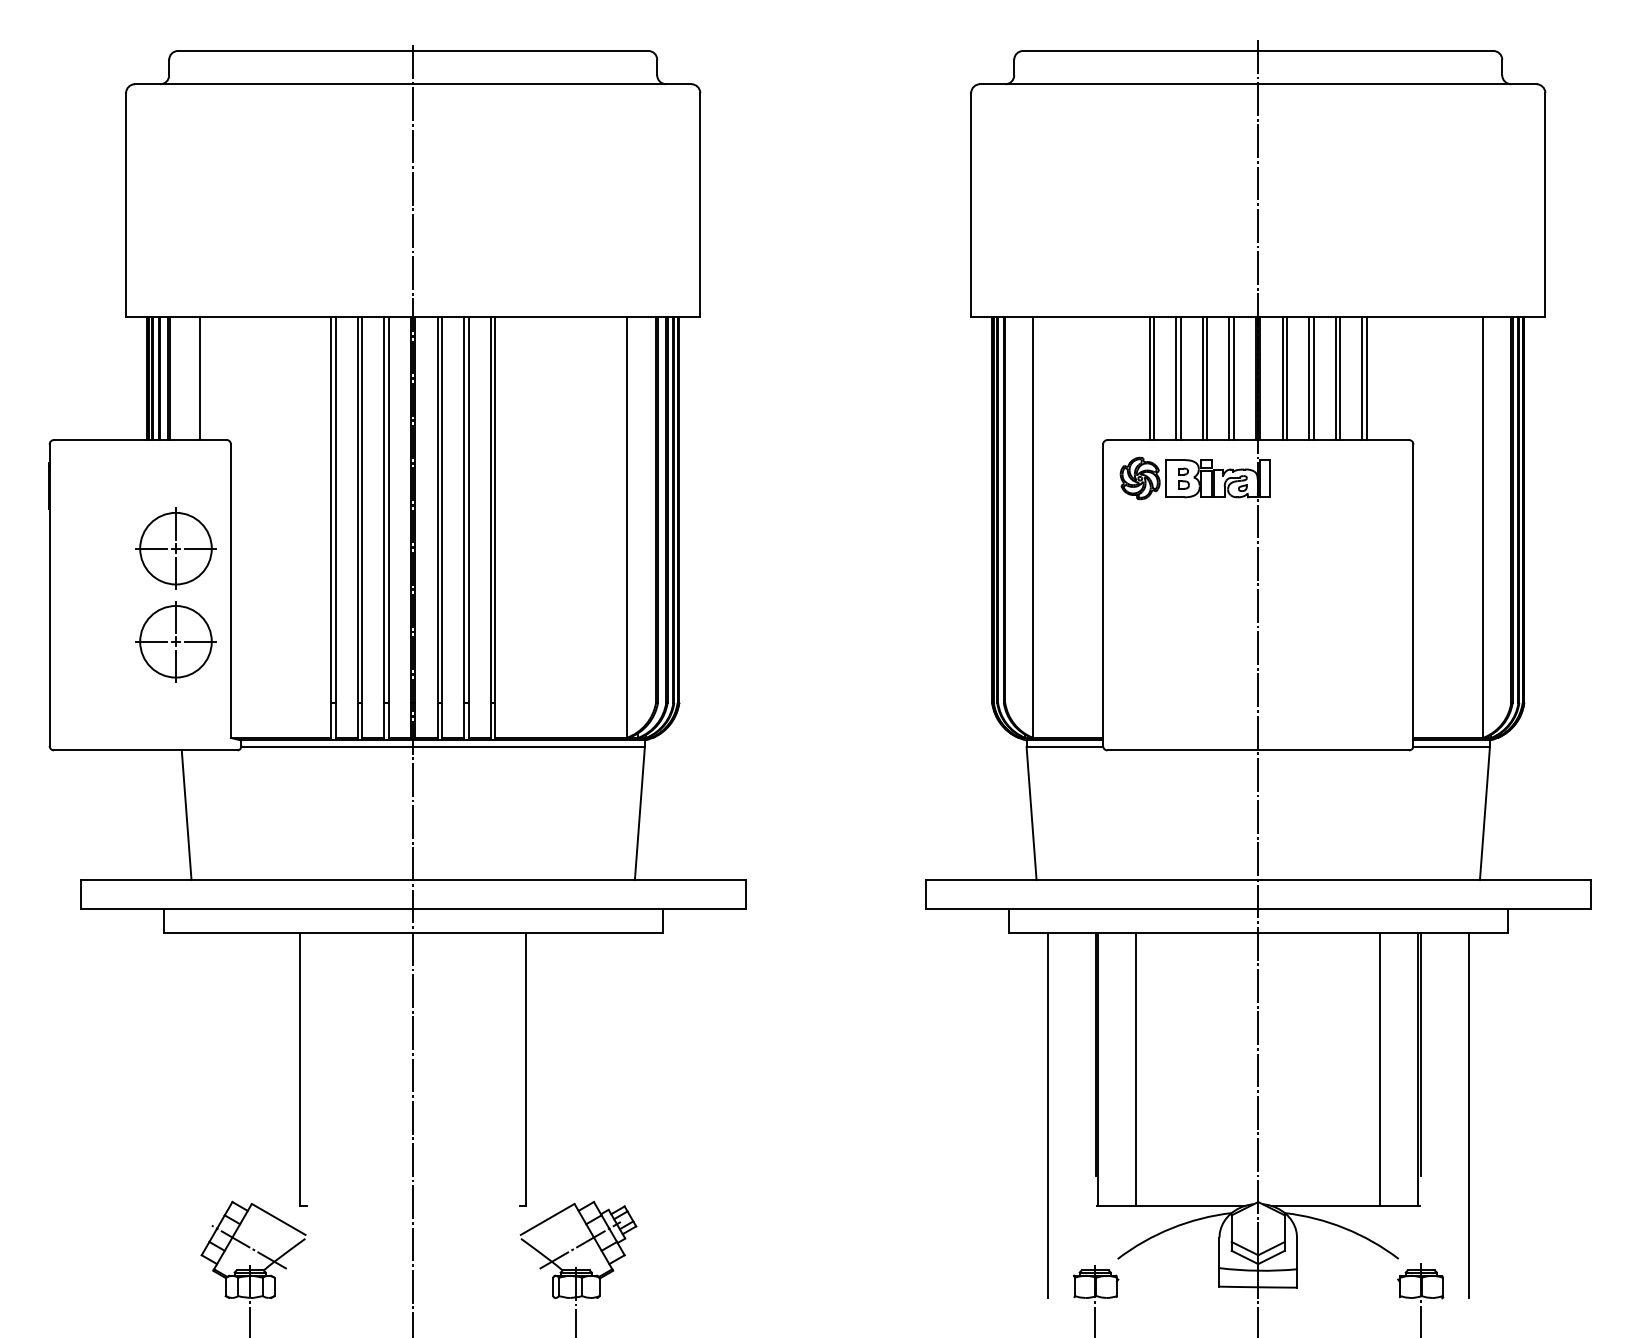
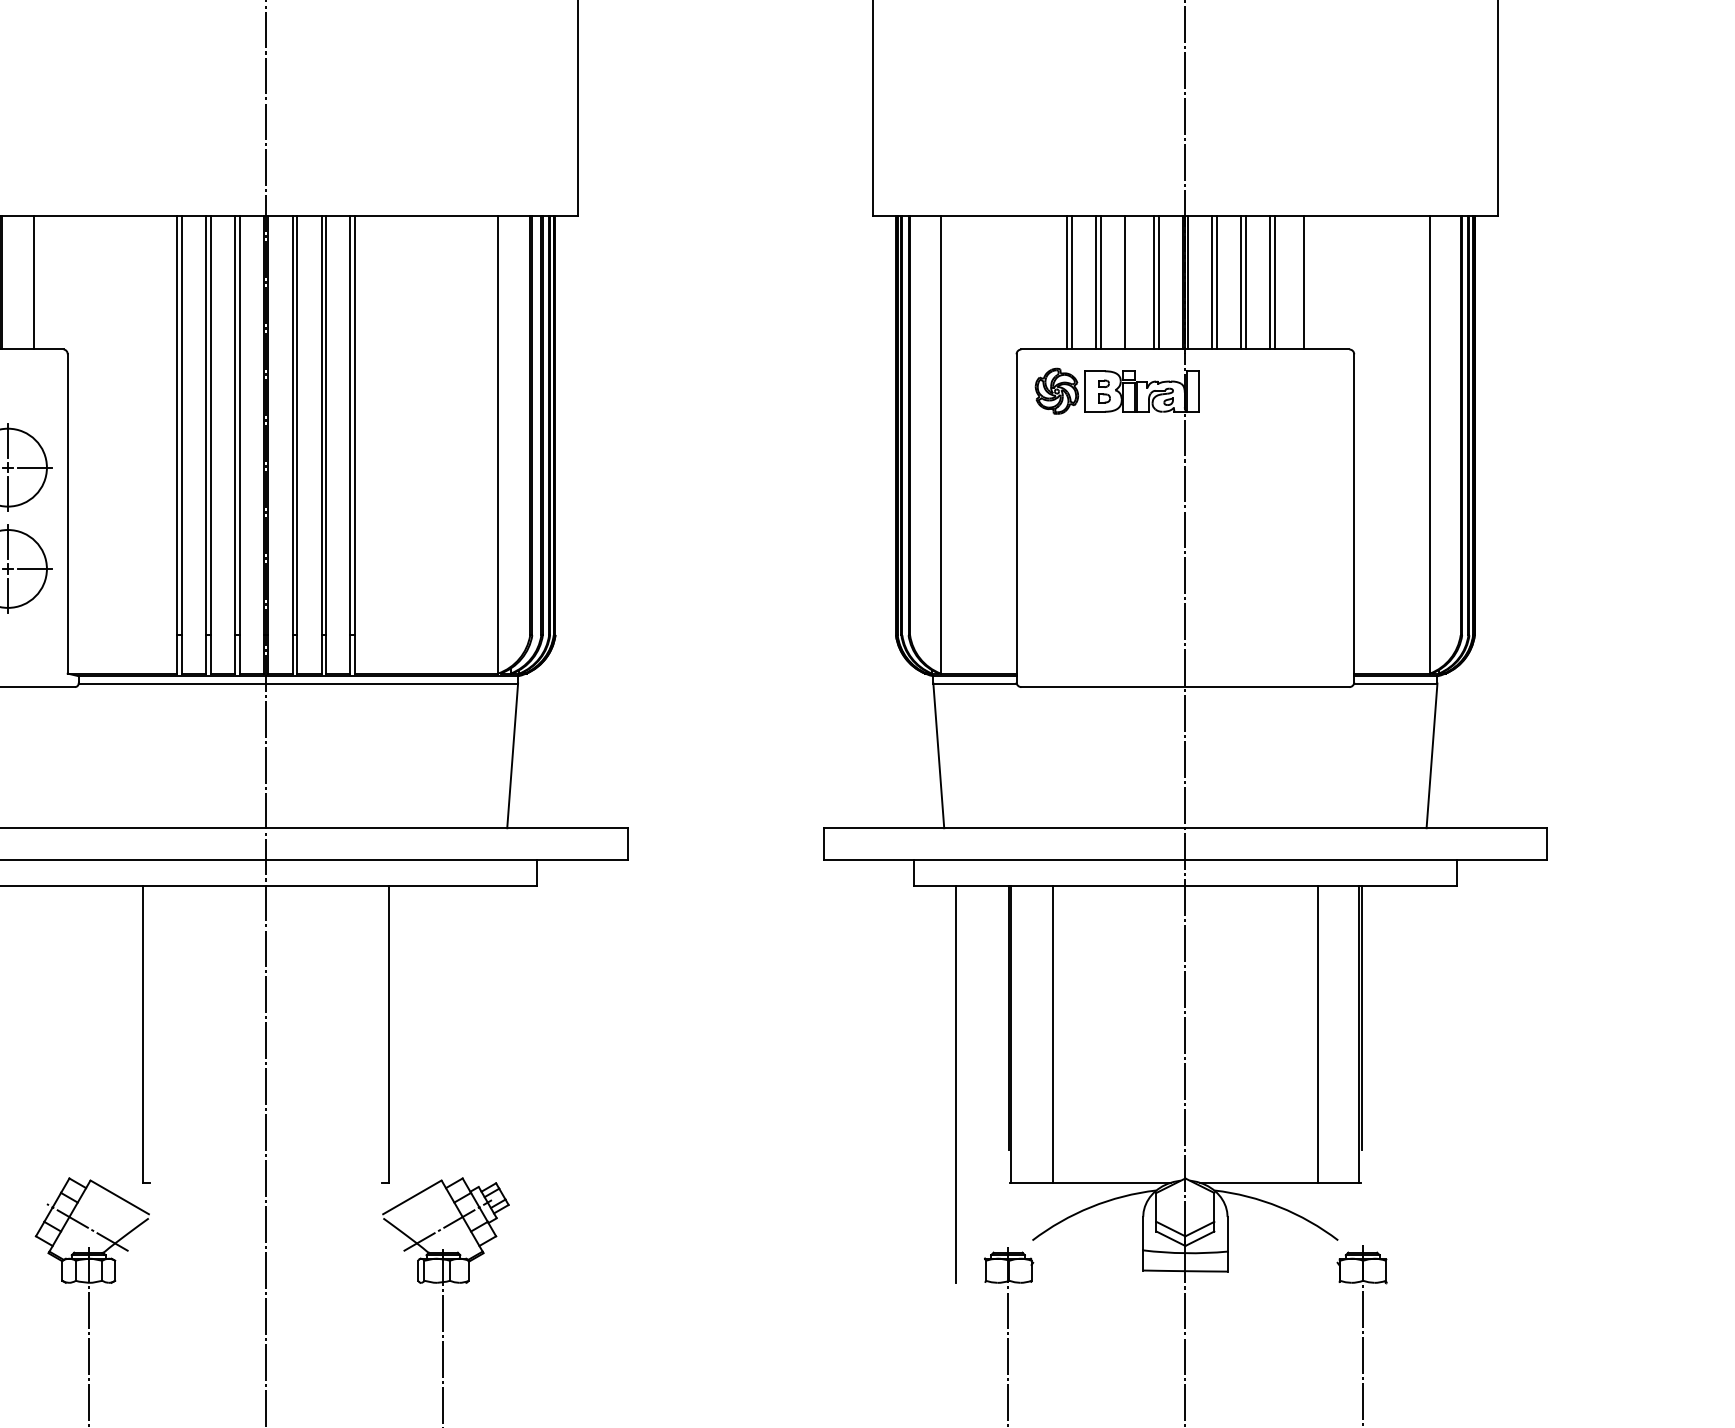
line: (1207, 378) -> (1130, 282), removed
line: (1362, 378) -> (1298, 282), removed
line: (186, 815) -> (19, 757), removed
line: (1468, 1115) -> (1414, 1084), removed

